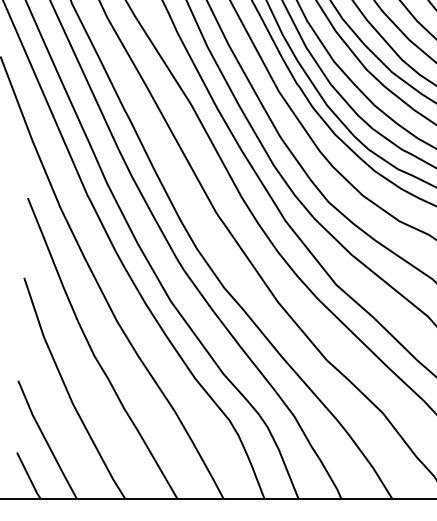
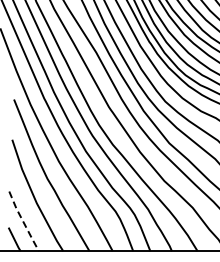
line: (46, 440) -> (23, 221), solid -> dashed

